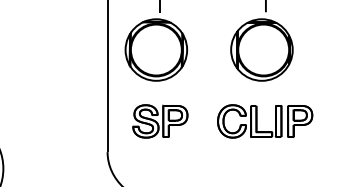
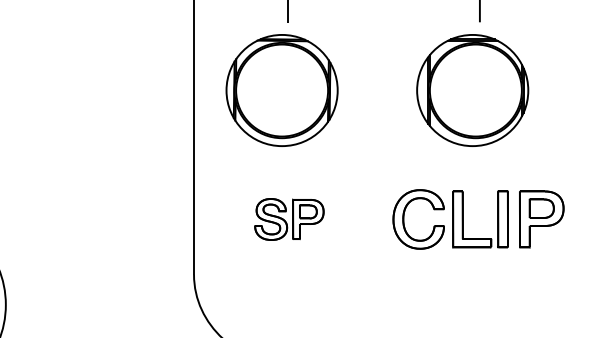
part: (160, 121) -> (289, 219), size x0.7

